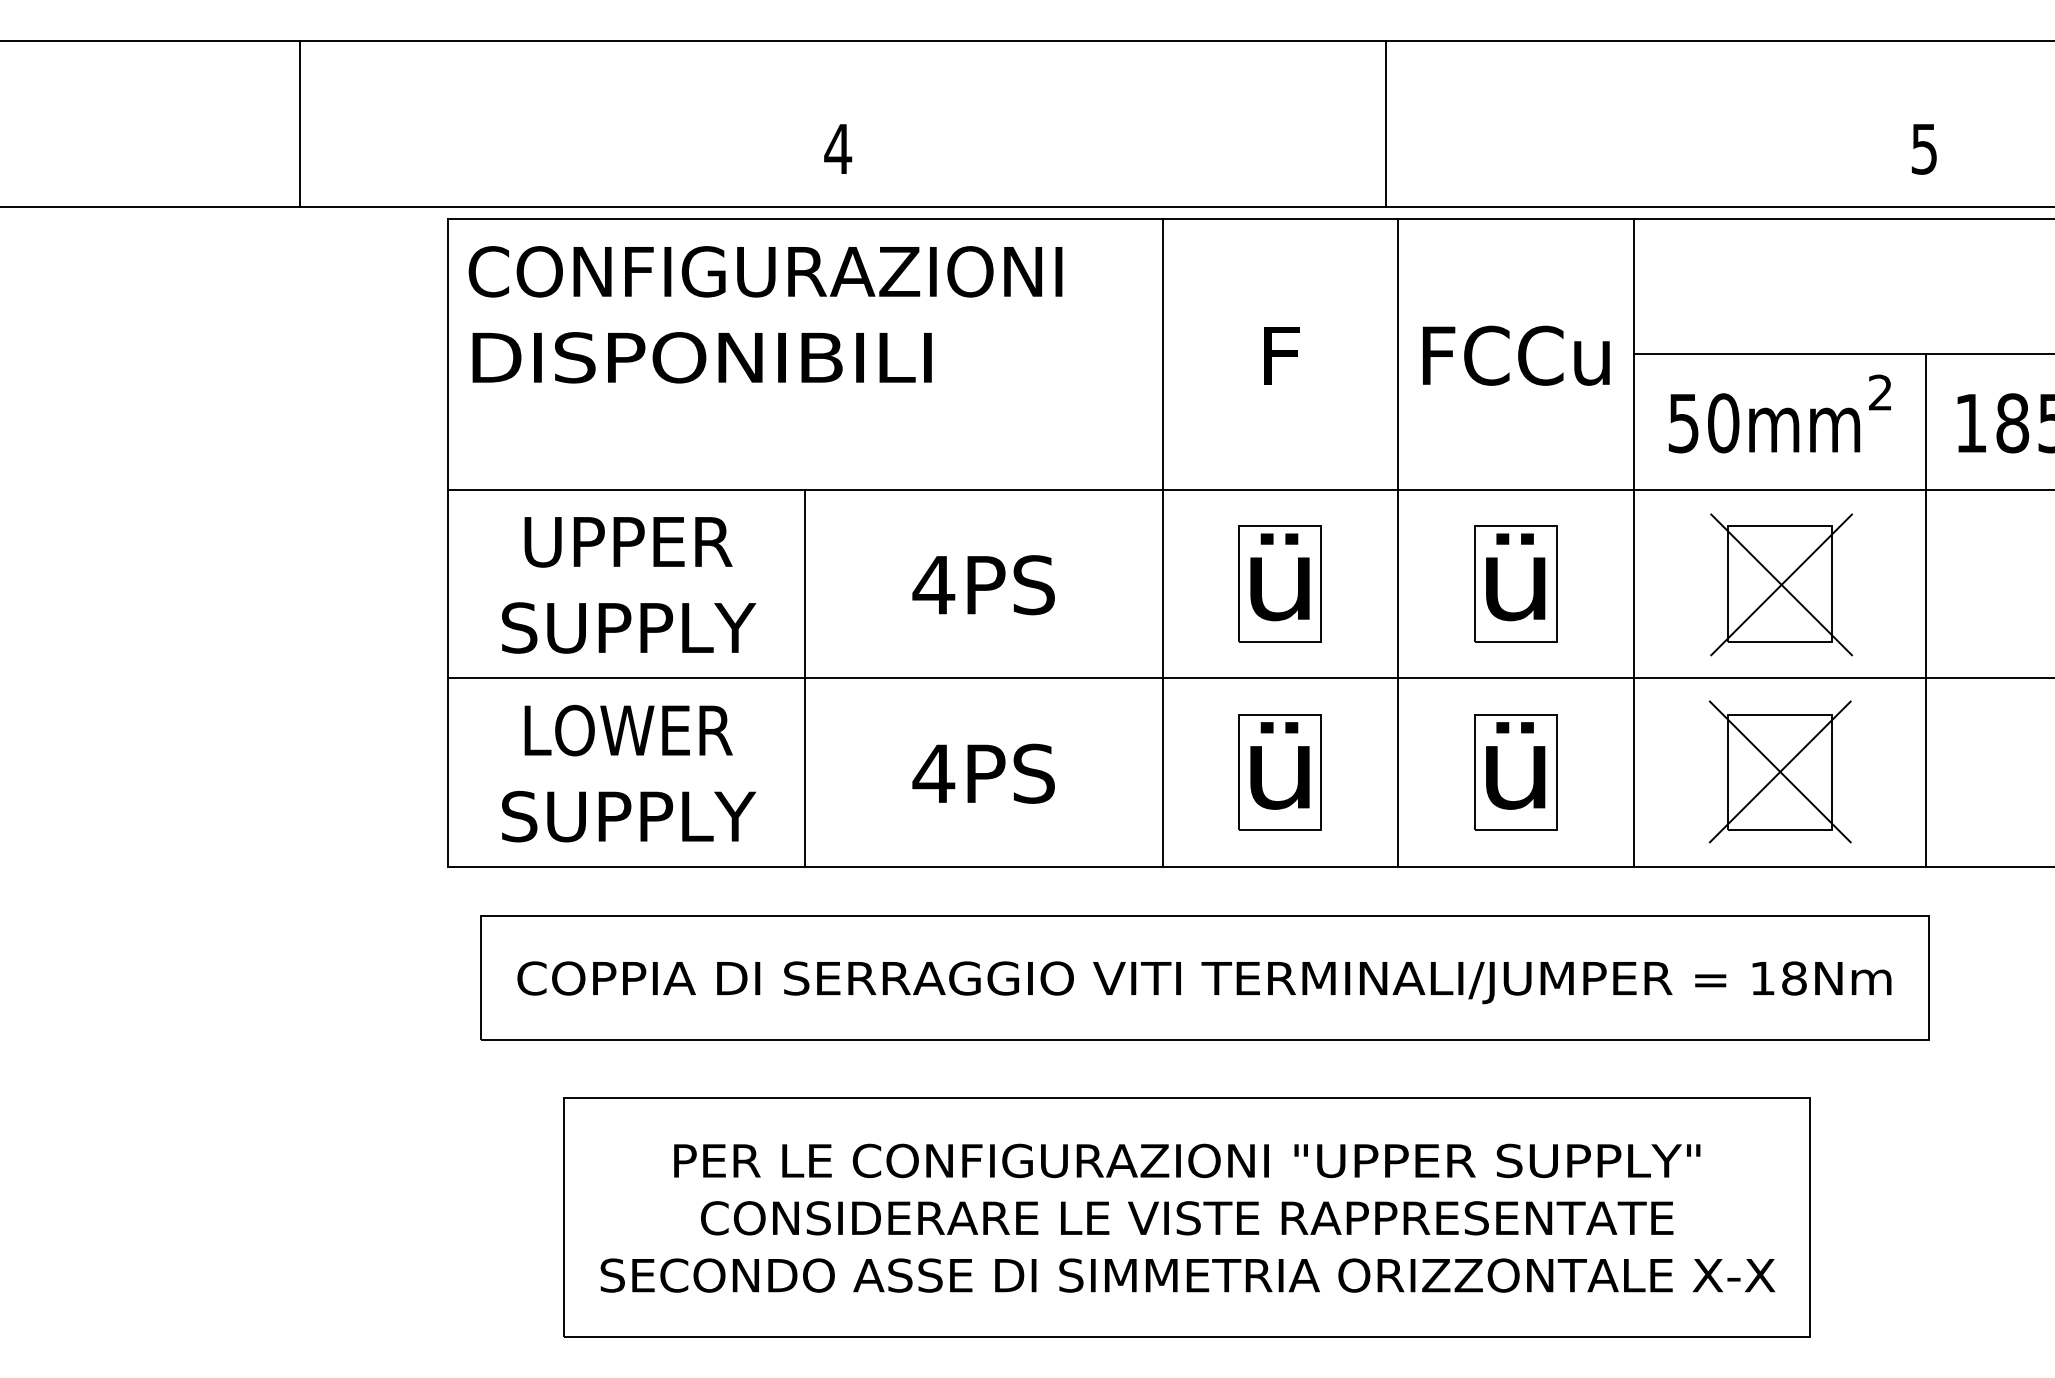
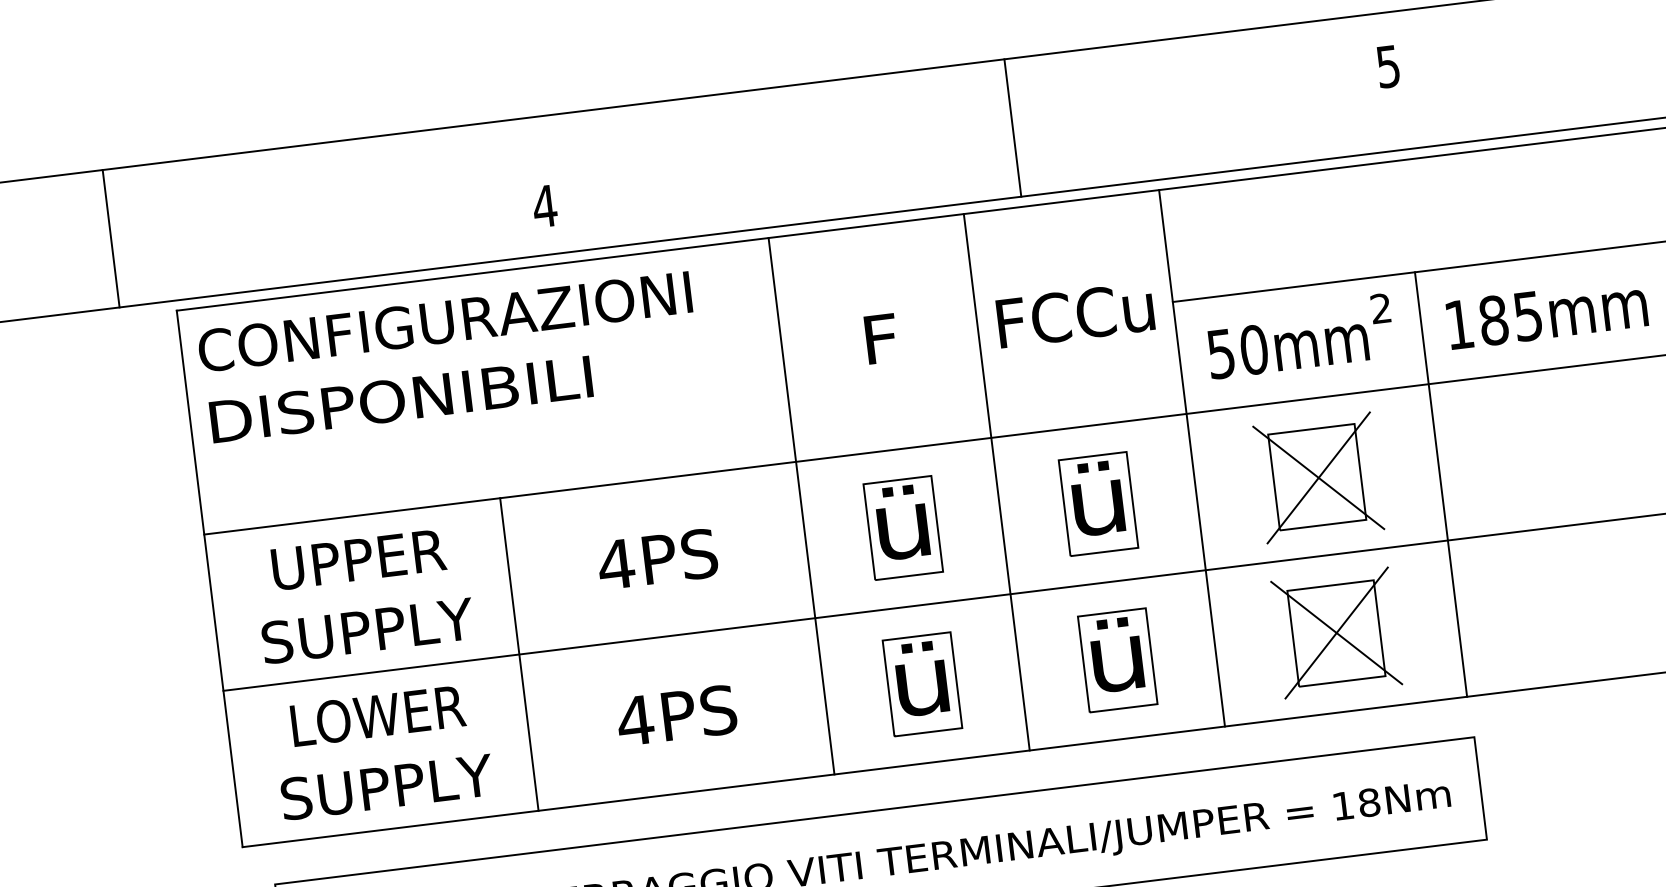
line: (299, 124) -> (110, 238), moved
line: (1386, 124) -> (1013, 128), moved
text: (838, 148) -> (545, 205), moved
text: (1923, 149) -> (1387, 67), moved

